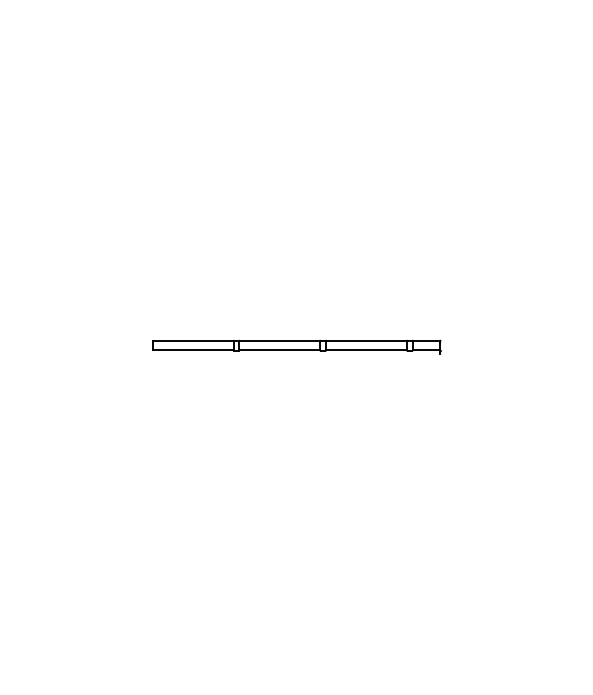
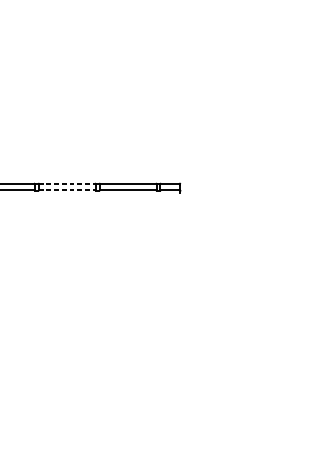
line: (279, 341) -> (66, 184), solid -> dashed
line: (279, 350) -> (66, 190), solid -> dashed

